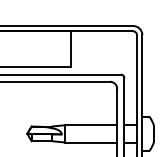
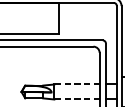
line: (90, 125) -> (76, 84), solid -> dashed
line: (90, 142) -> (76, 99), solid -> dashed

